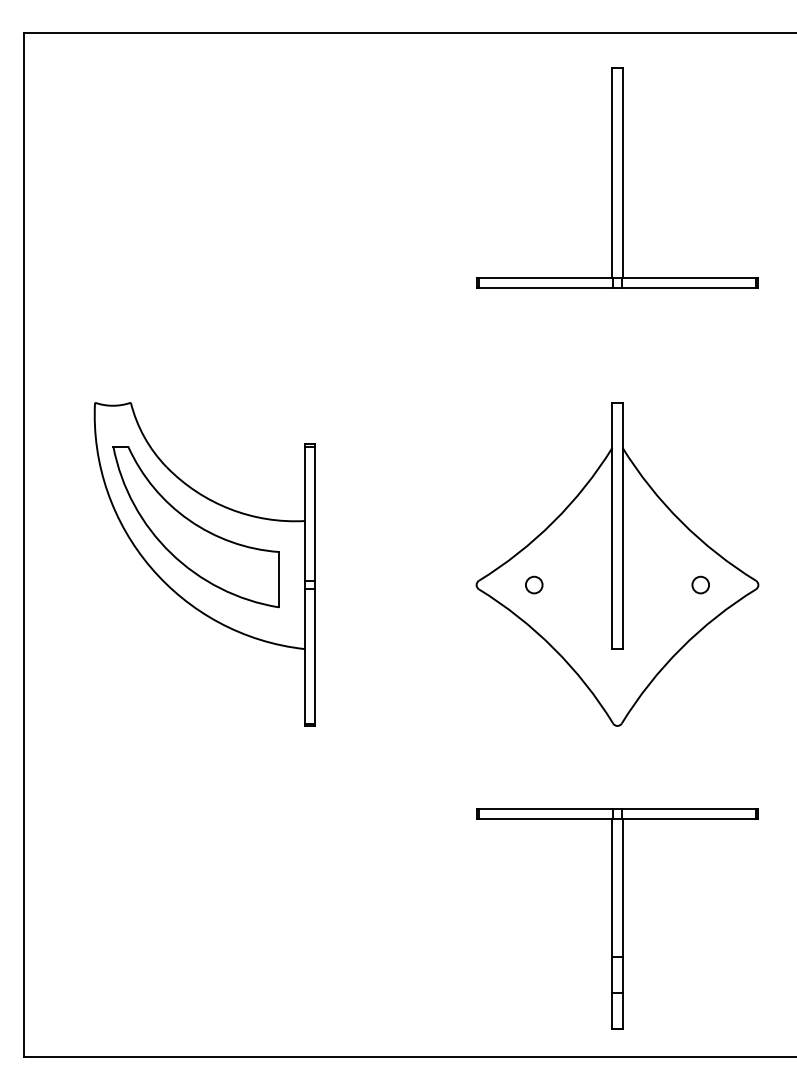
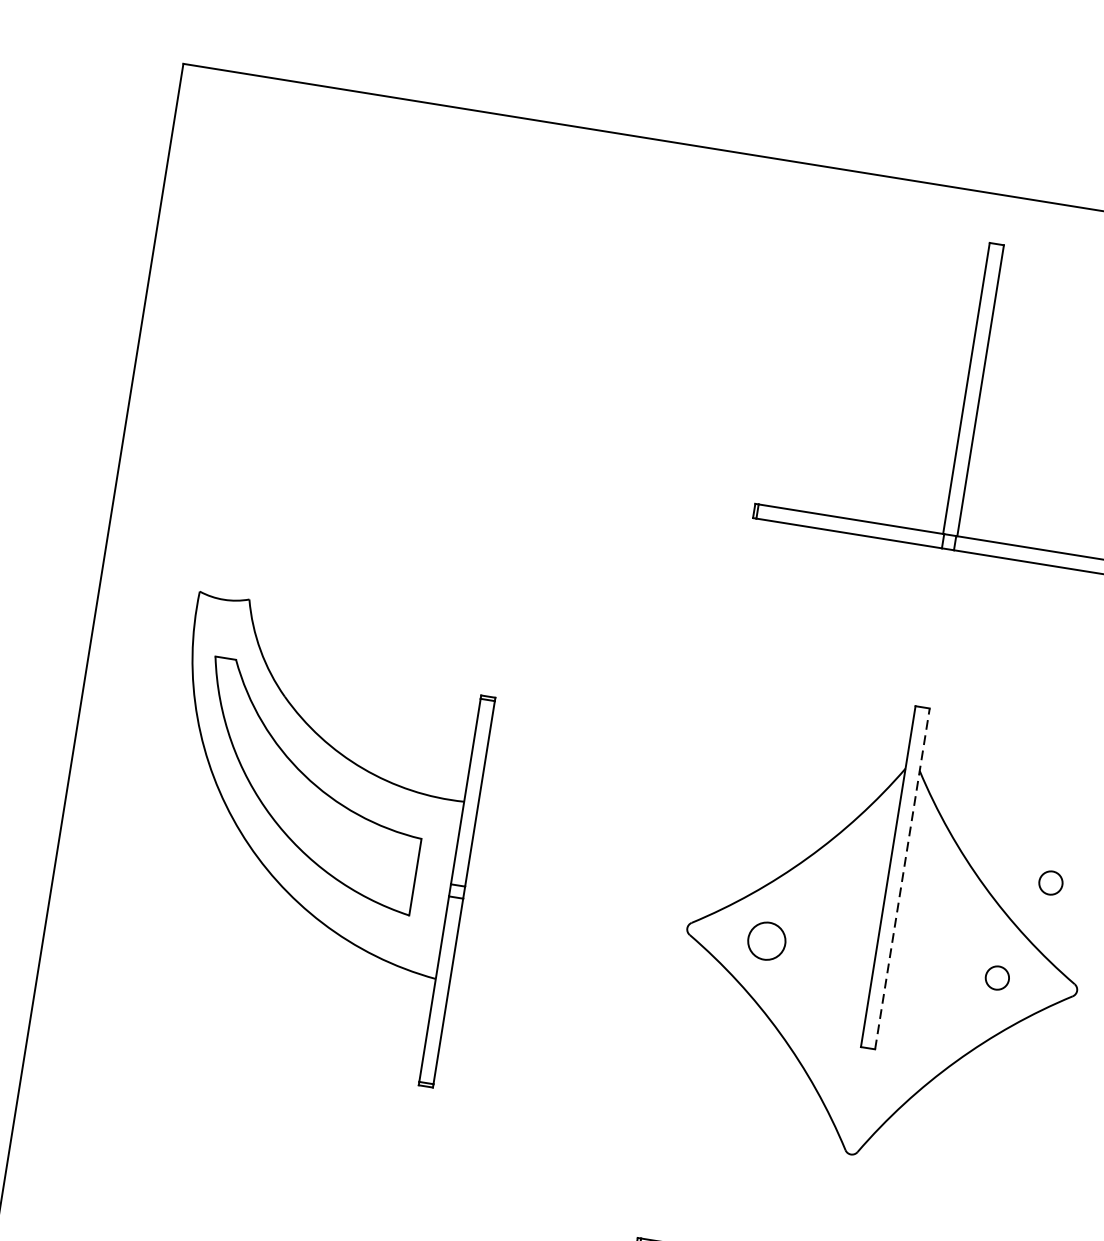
circle: (727, 511) -> (1050, 882), added
line: (622, 525) -> (902, 878), solid -> dashed
circle: (534, 584) -> (767, 940), size x1.6

